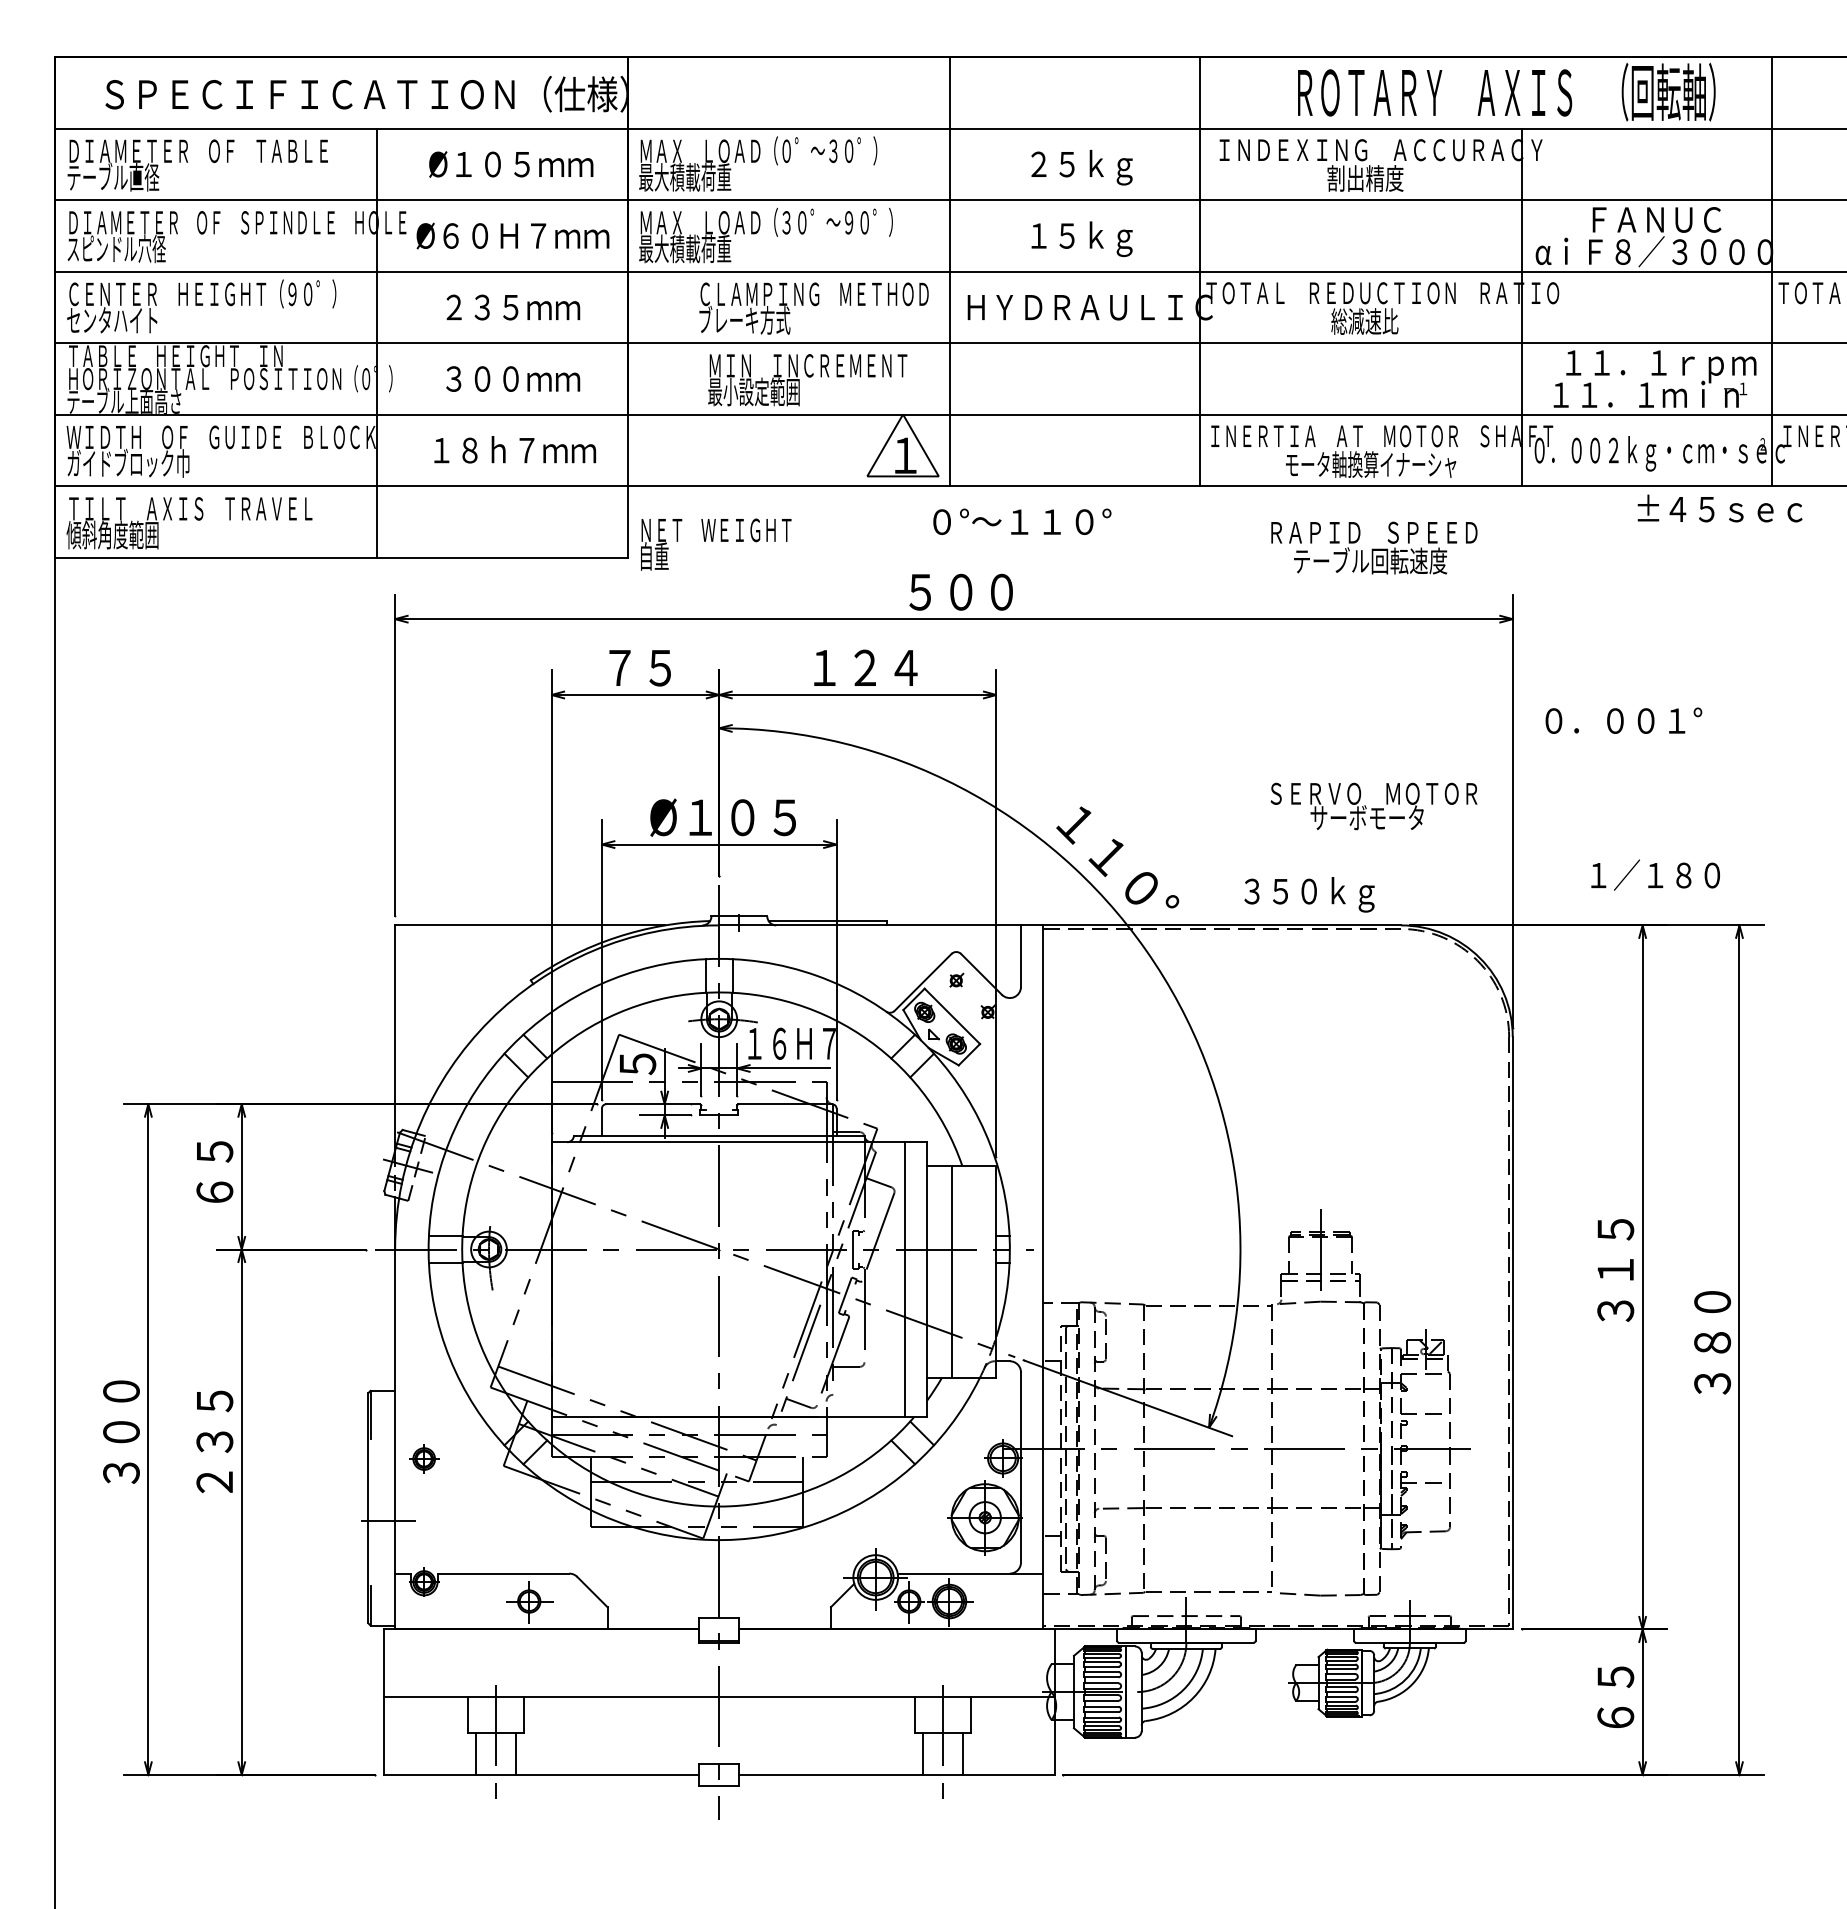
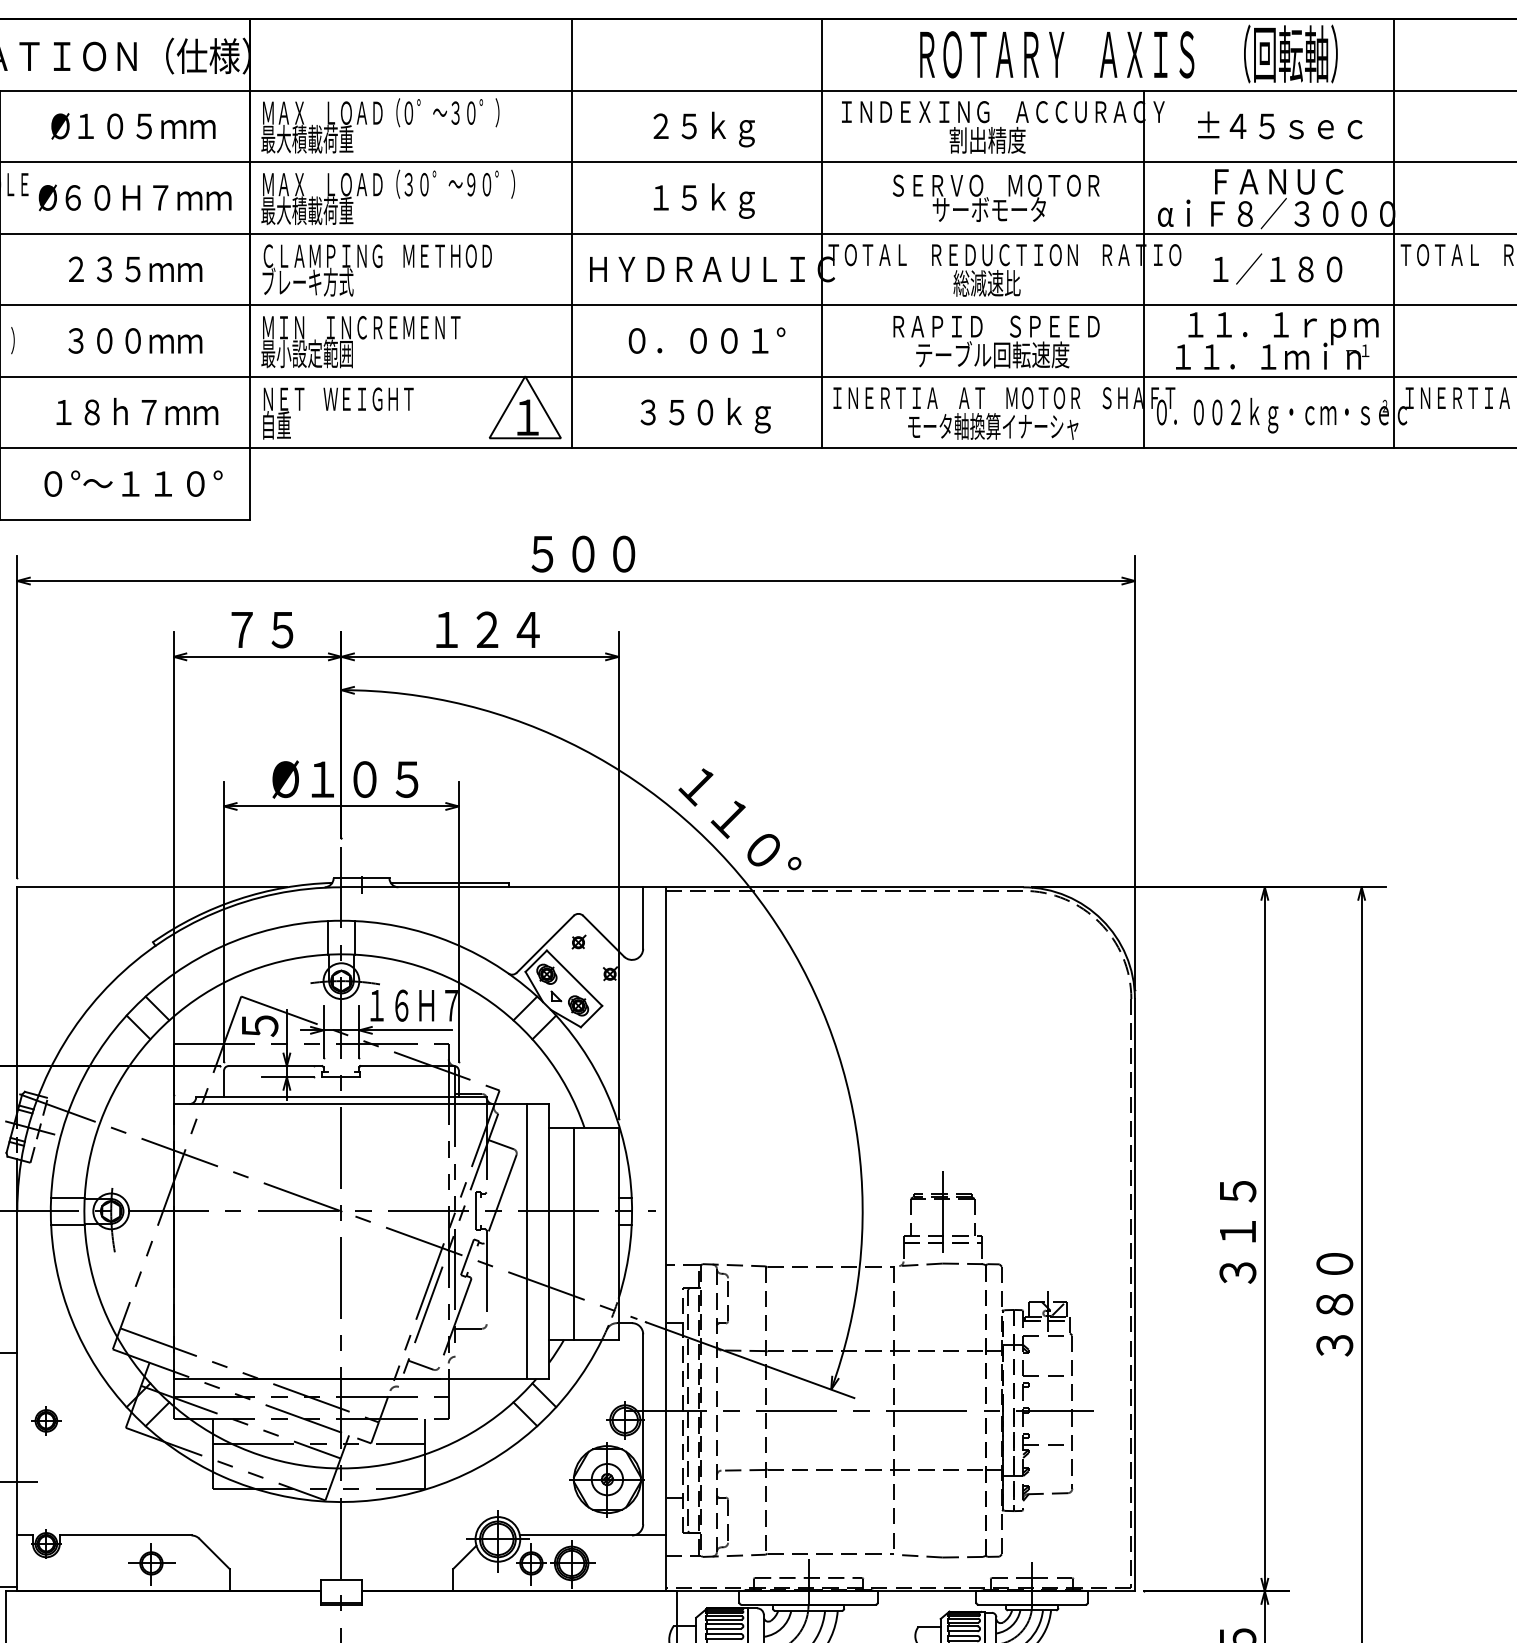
text: (813, 308) -> (376, 270), moved
text: (807, 380) -> (360, 342), moved
text: (1719, 508) -> (1279, 125), moved
text: (1022, 521) -> (133, 483), moved
text: (716, 544) -> (338, 413), moved
text: (1374, 547) -> (996, 341), moved
text: (1623, 720) -> (706, 340), moved
text: (1373, 806) -> (995, 198), moved
text: (1655, 874) -> (1277, 268), moved
text: (1309, 894) -> (705, 415), moved

